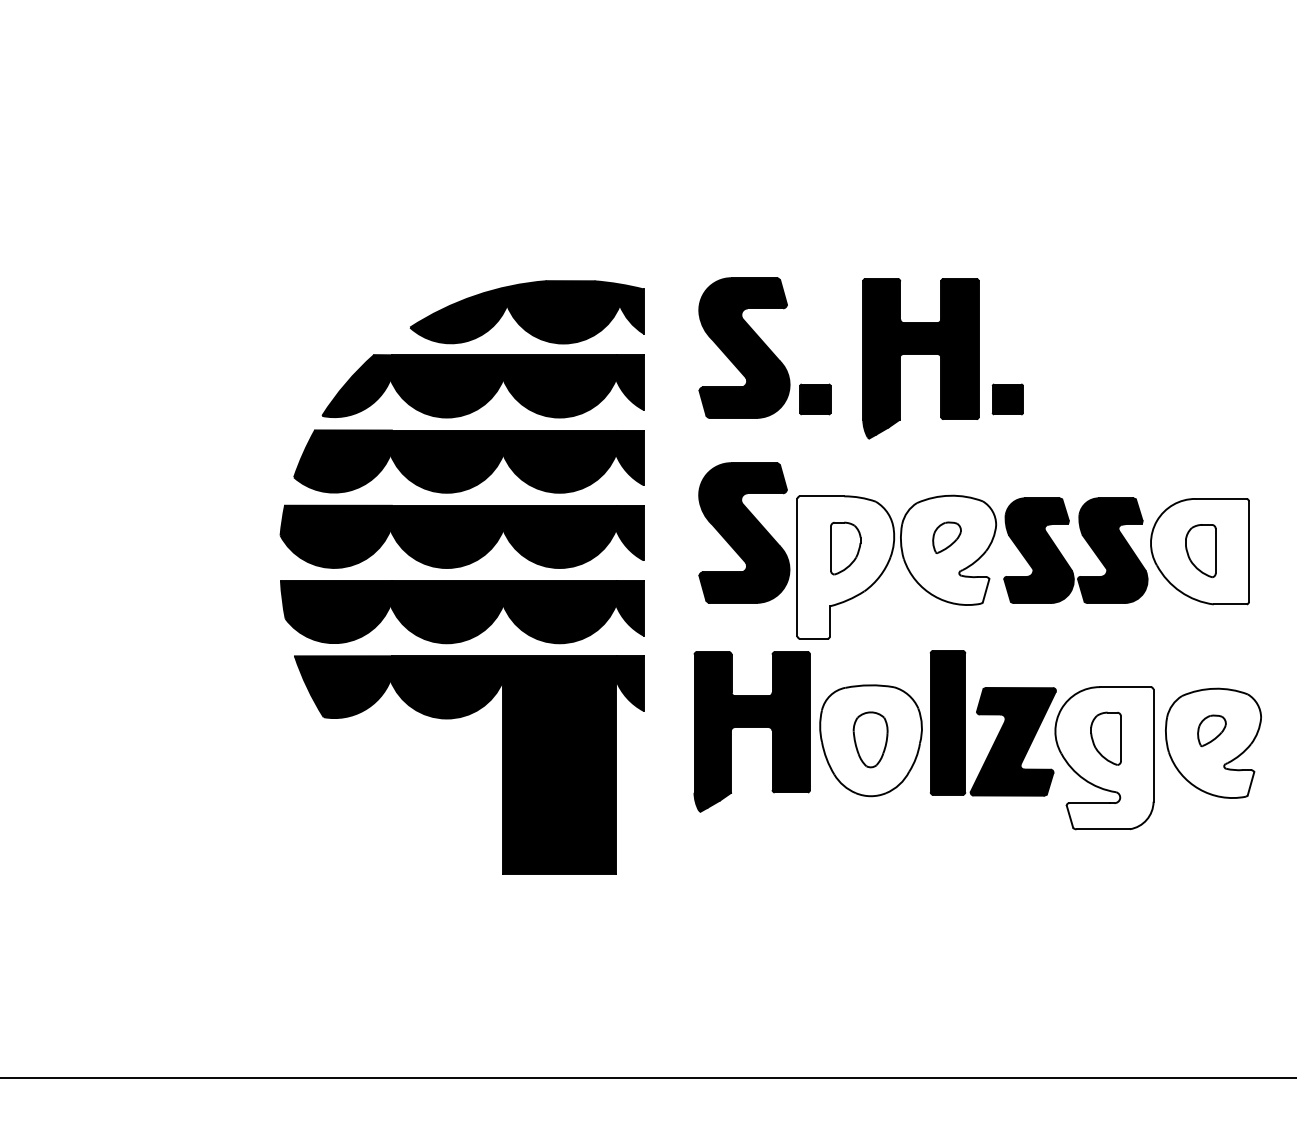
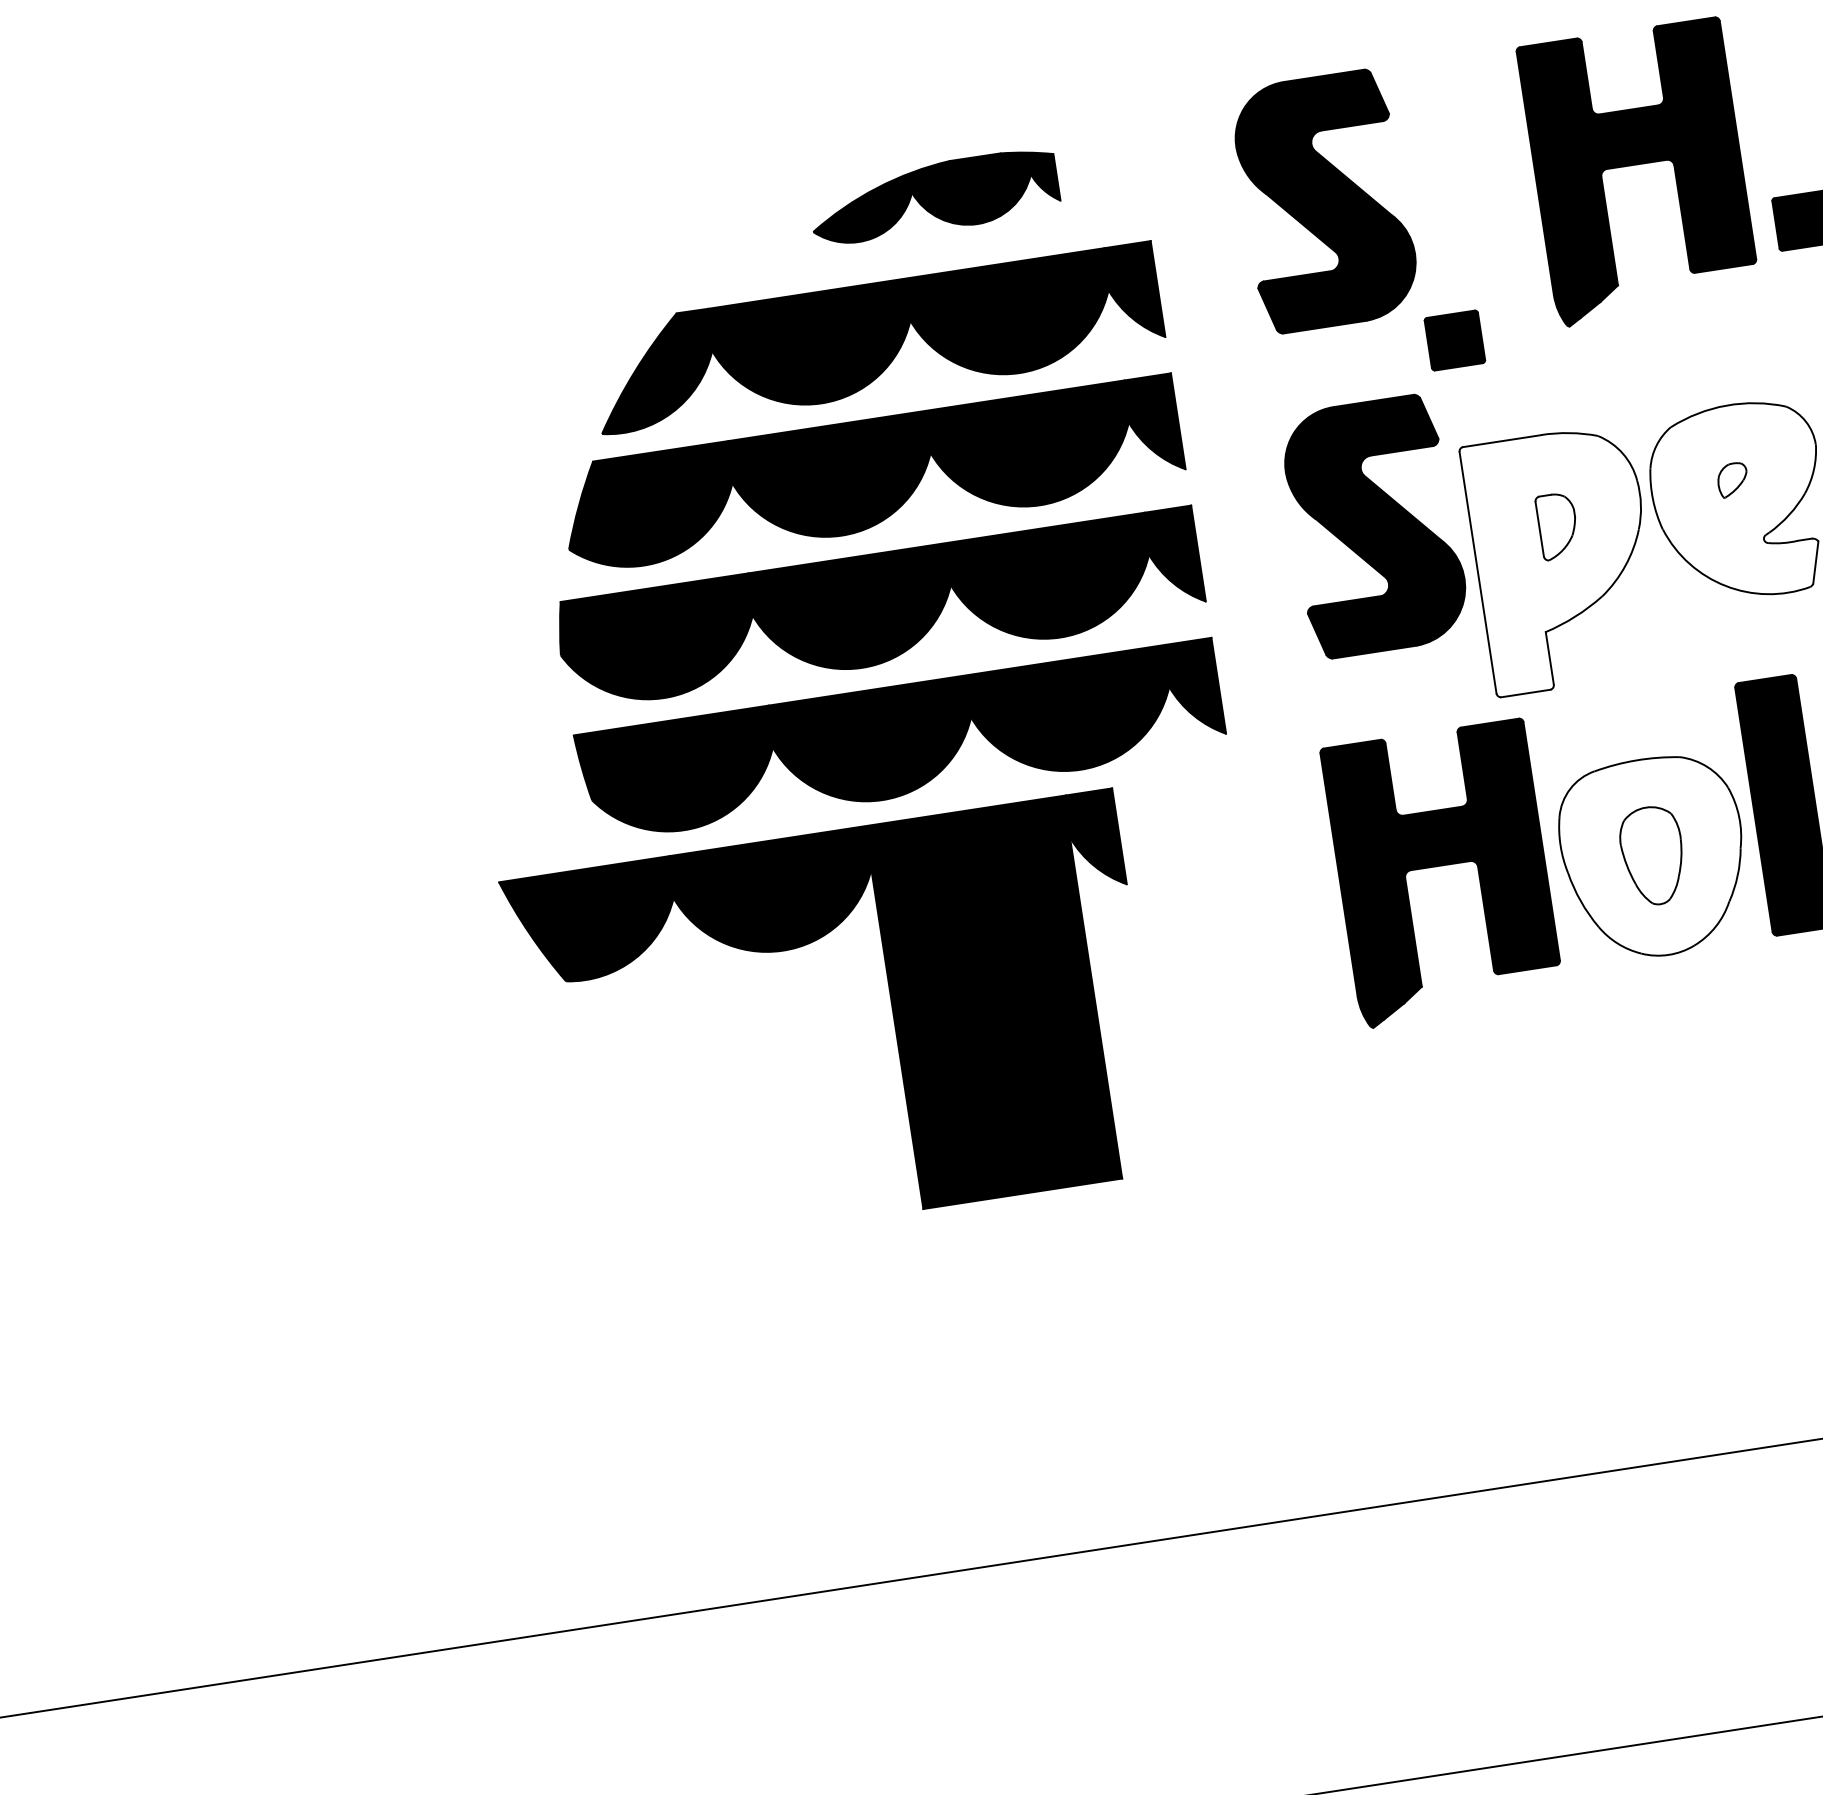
part: (526, 312) -> (933, 197), size x0.6
part: (815, 399) -> (1455, 340), moved
part: (946, 537) -> (1731, 479), size x0.6
part: (845, 548) -> (1557, 526), size x0.7
part: (502, 764) -> (893, 1016), moved

